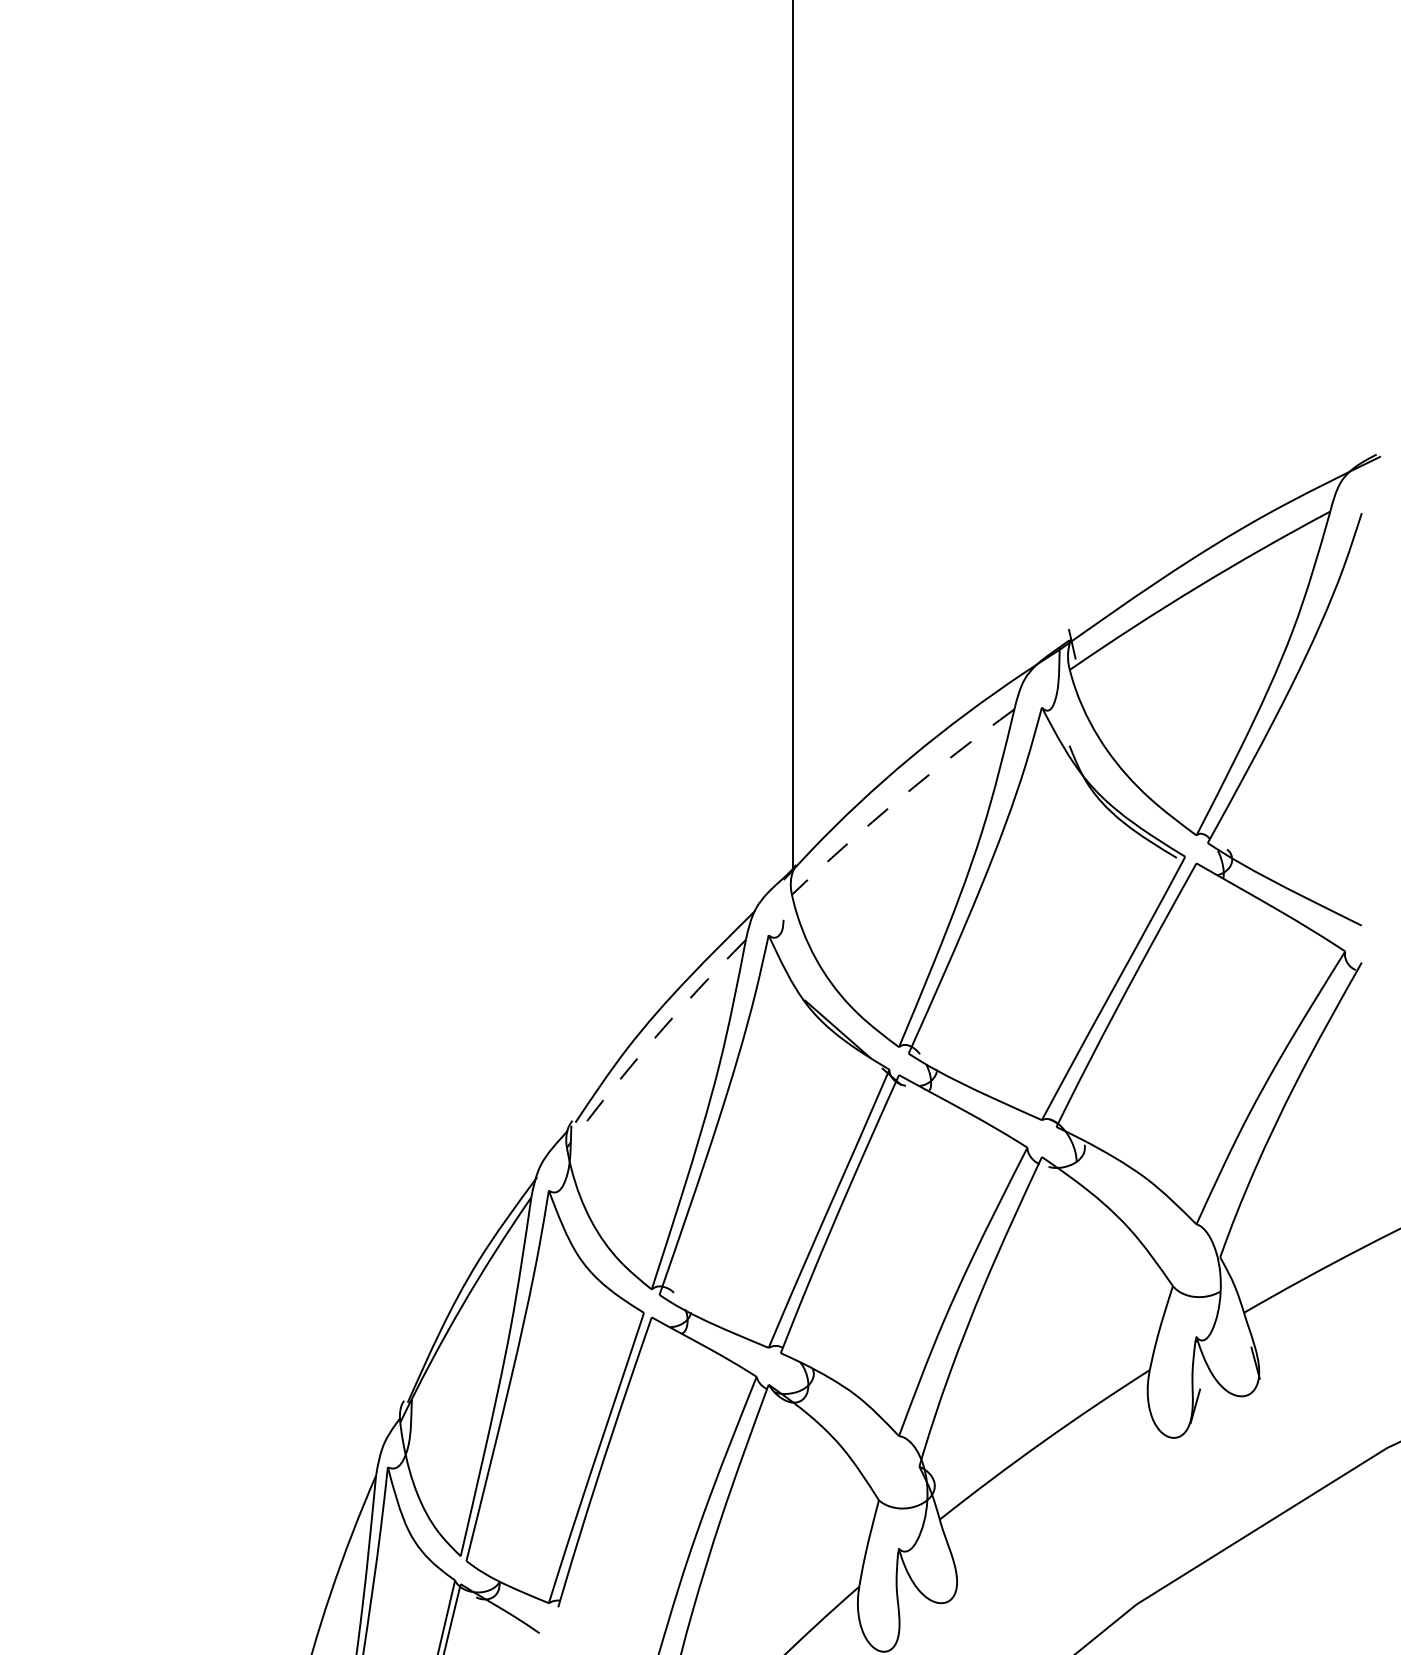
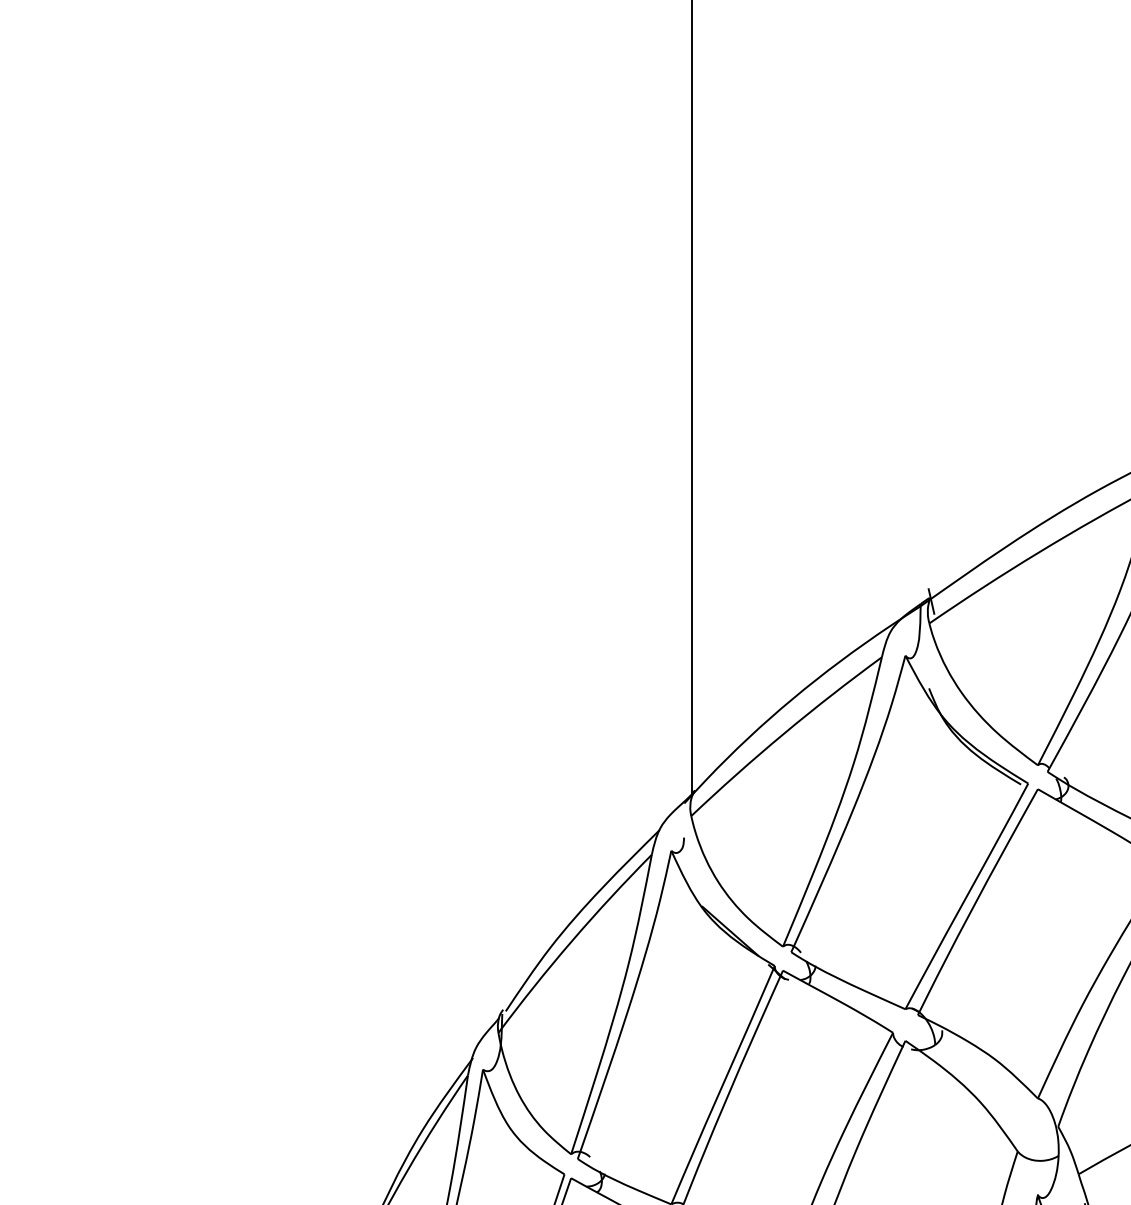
arc: (900, 798) -> (784, 733), dashed -> solid
arc: (652, 1040) -> (571, 940), dashed -> solid

